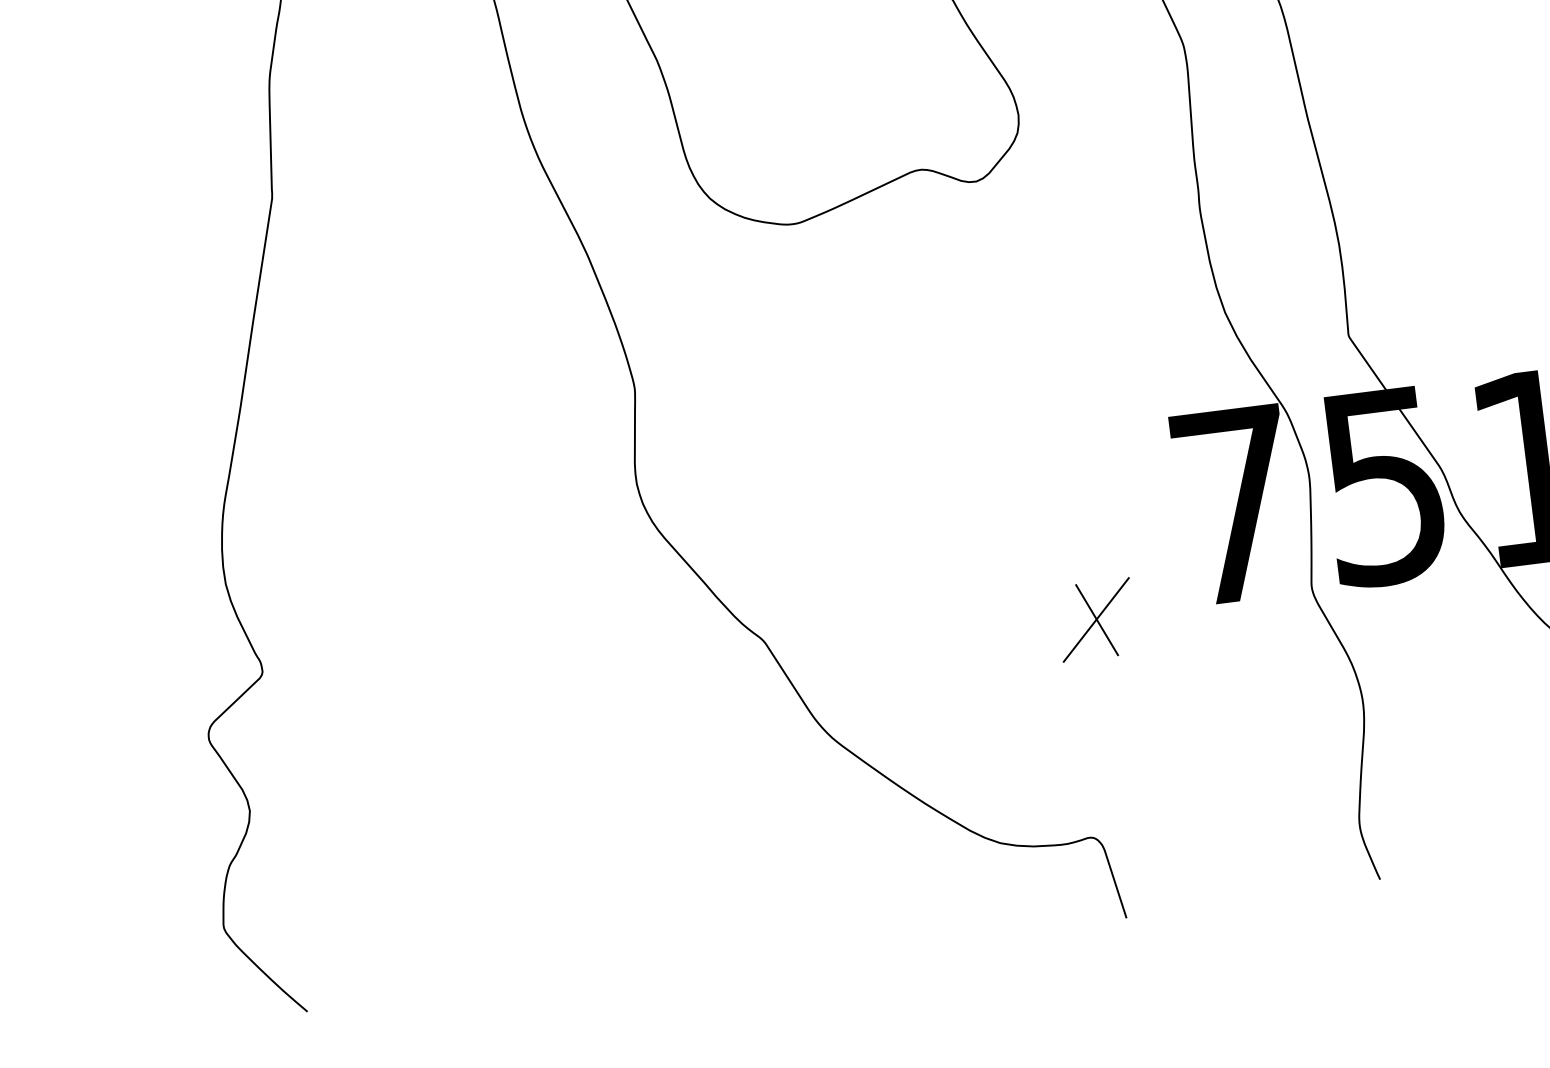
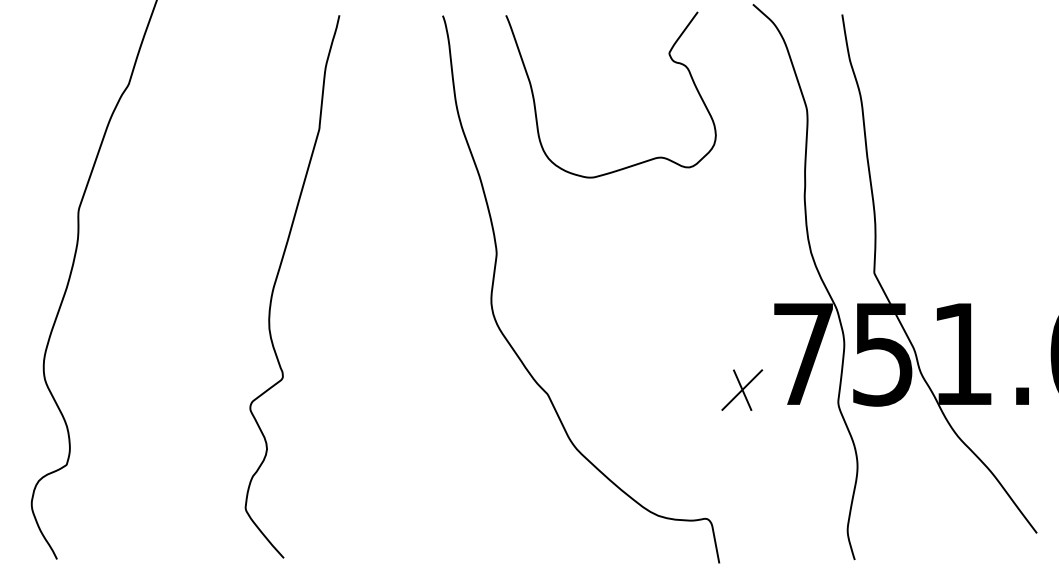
part: (1096, 618) -> (742, 389), moved

